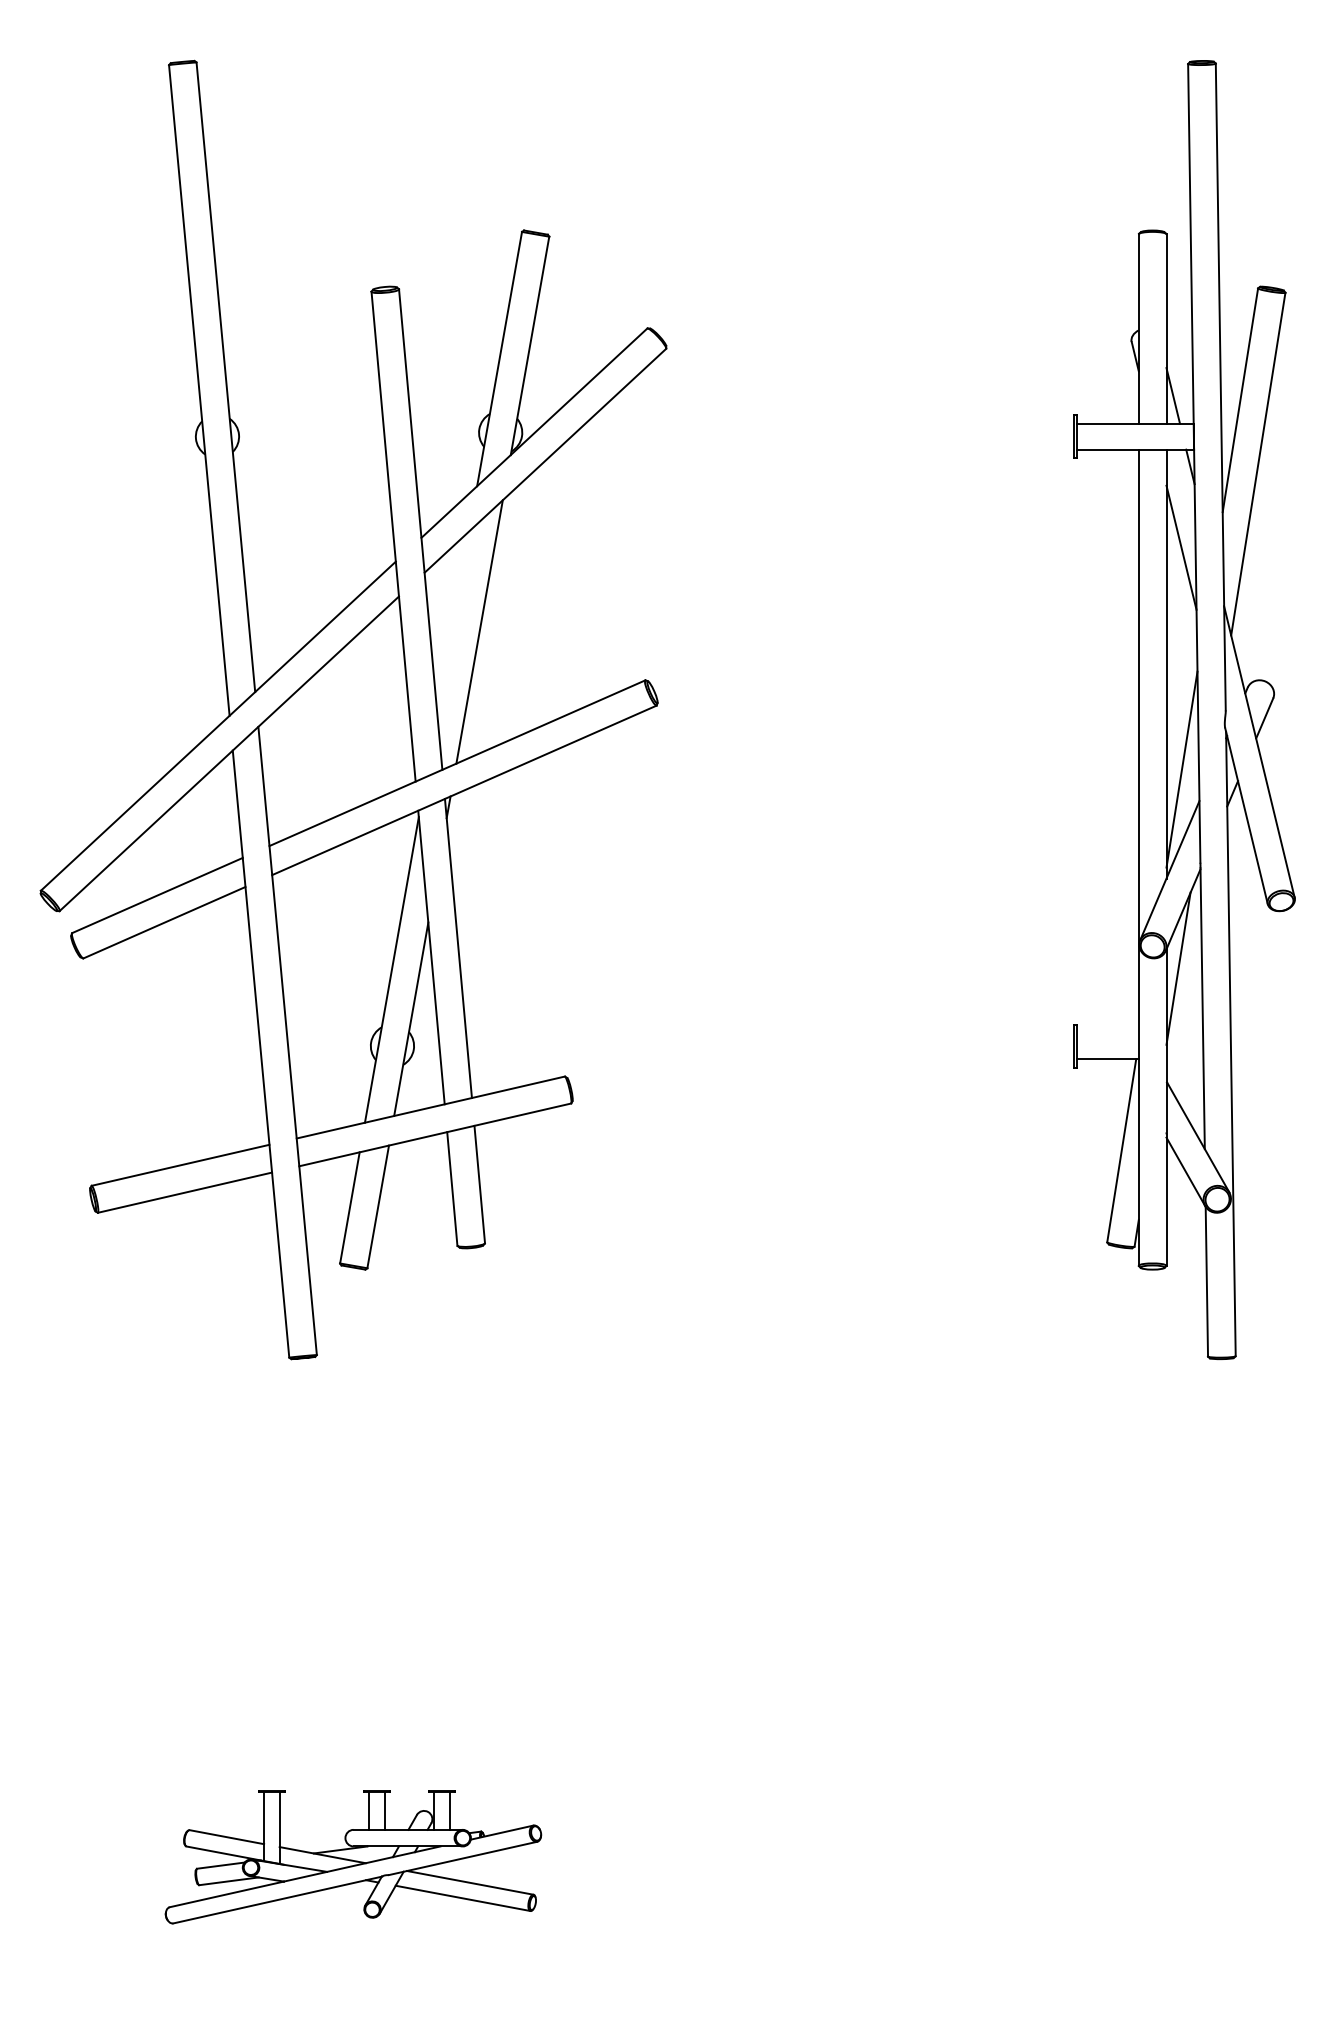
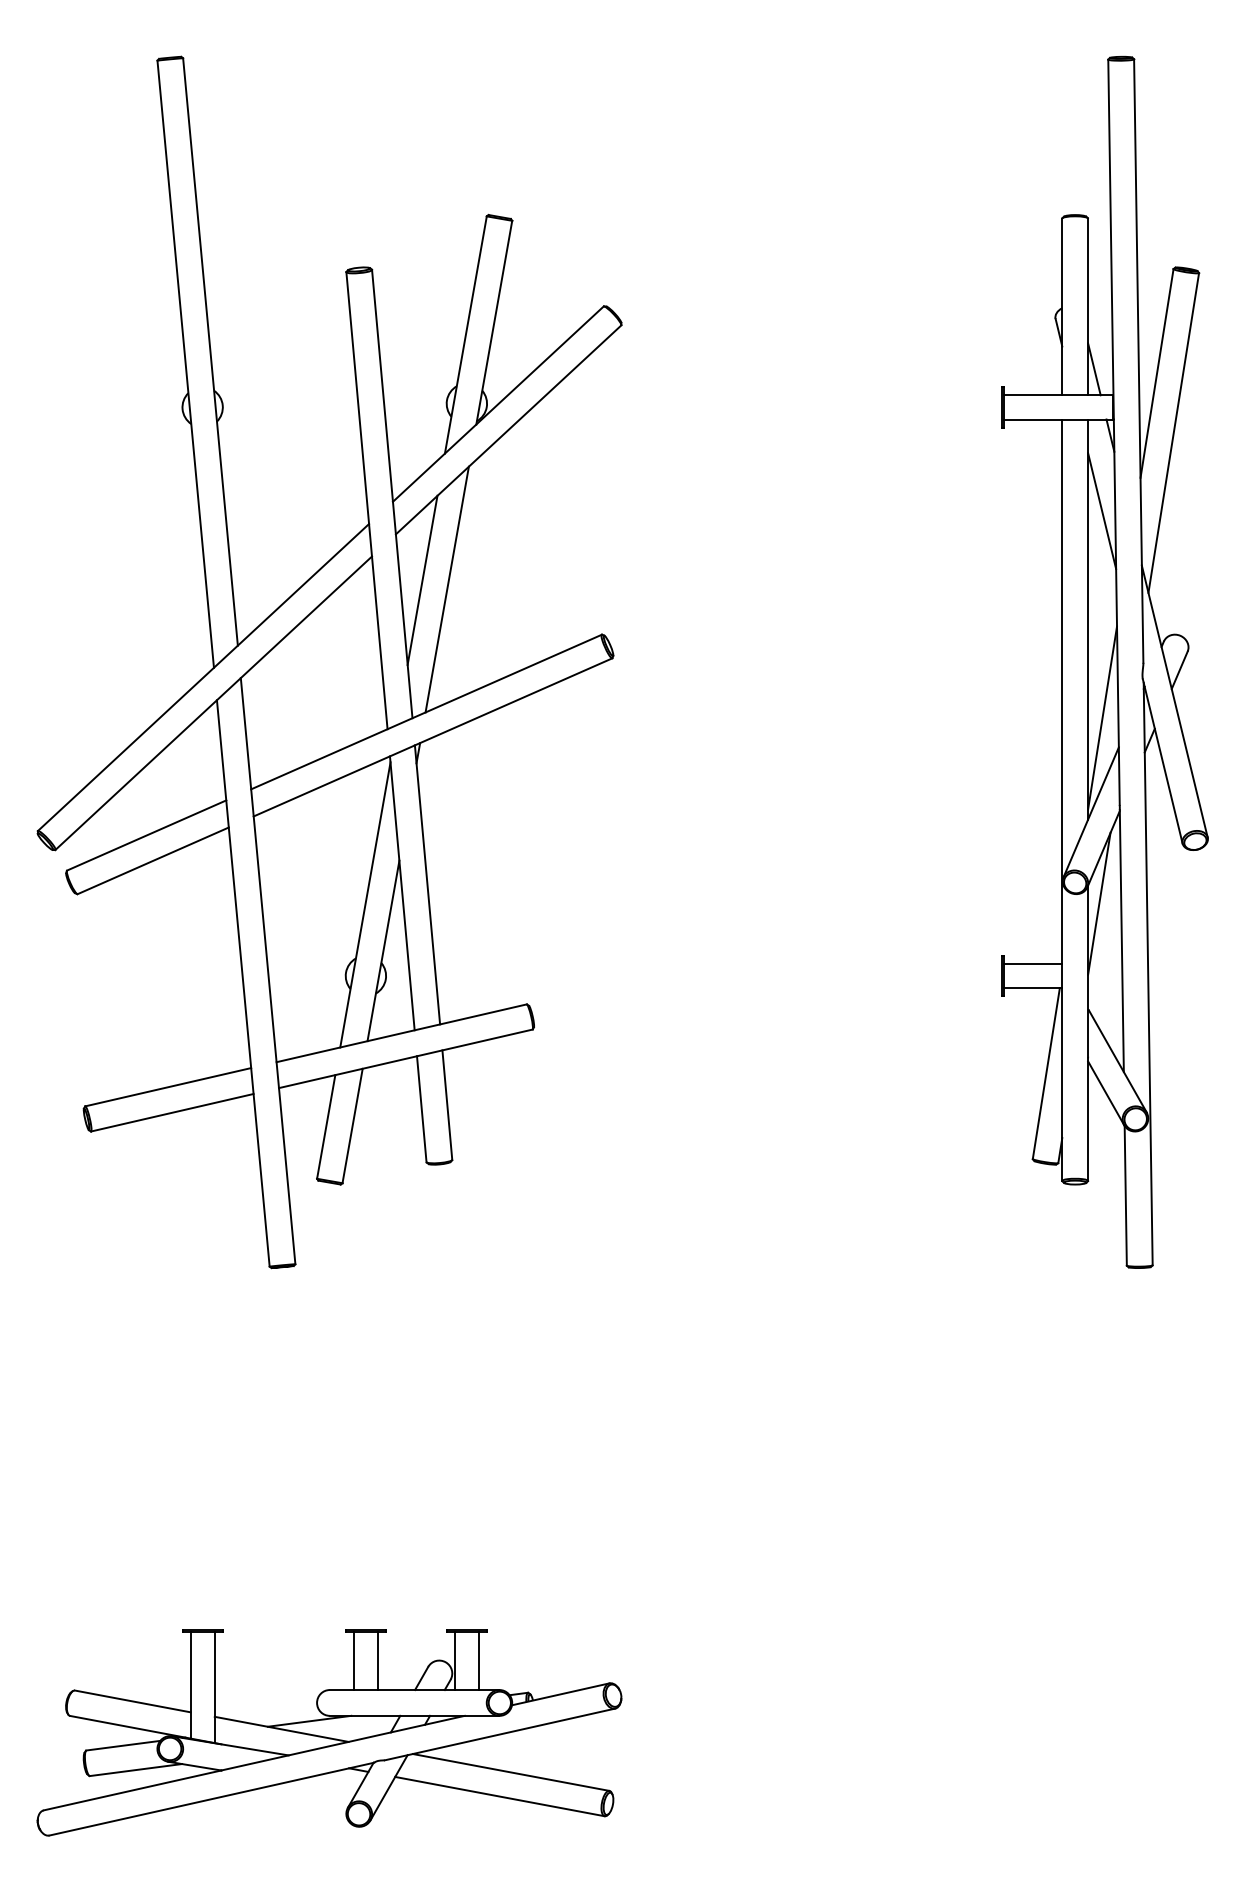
line: (453, 621) -> (422, 579), added
line: (1107, 1033) -> (1033, 964), added
part: (353, 1857) -> (329, 1733), size x1.67

